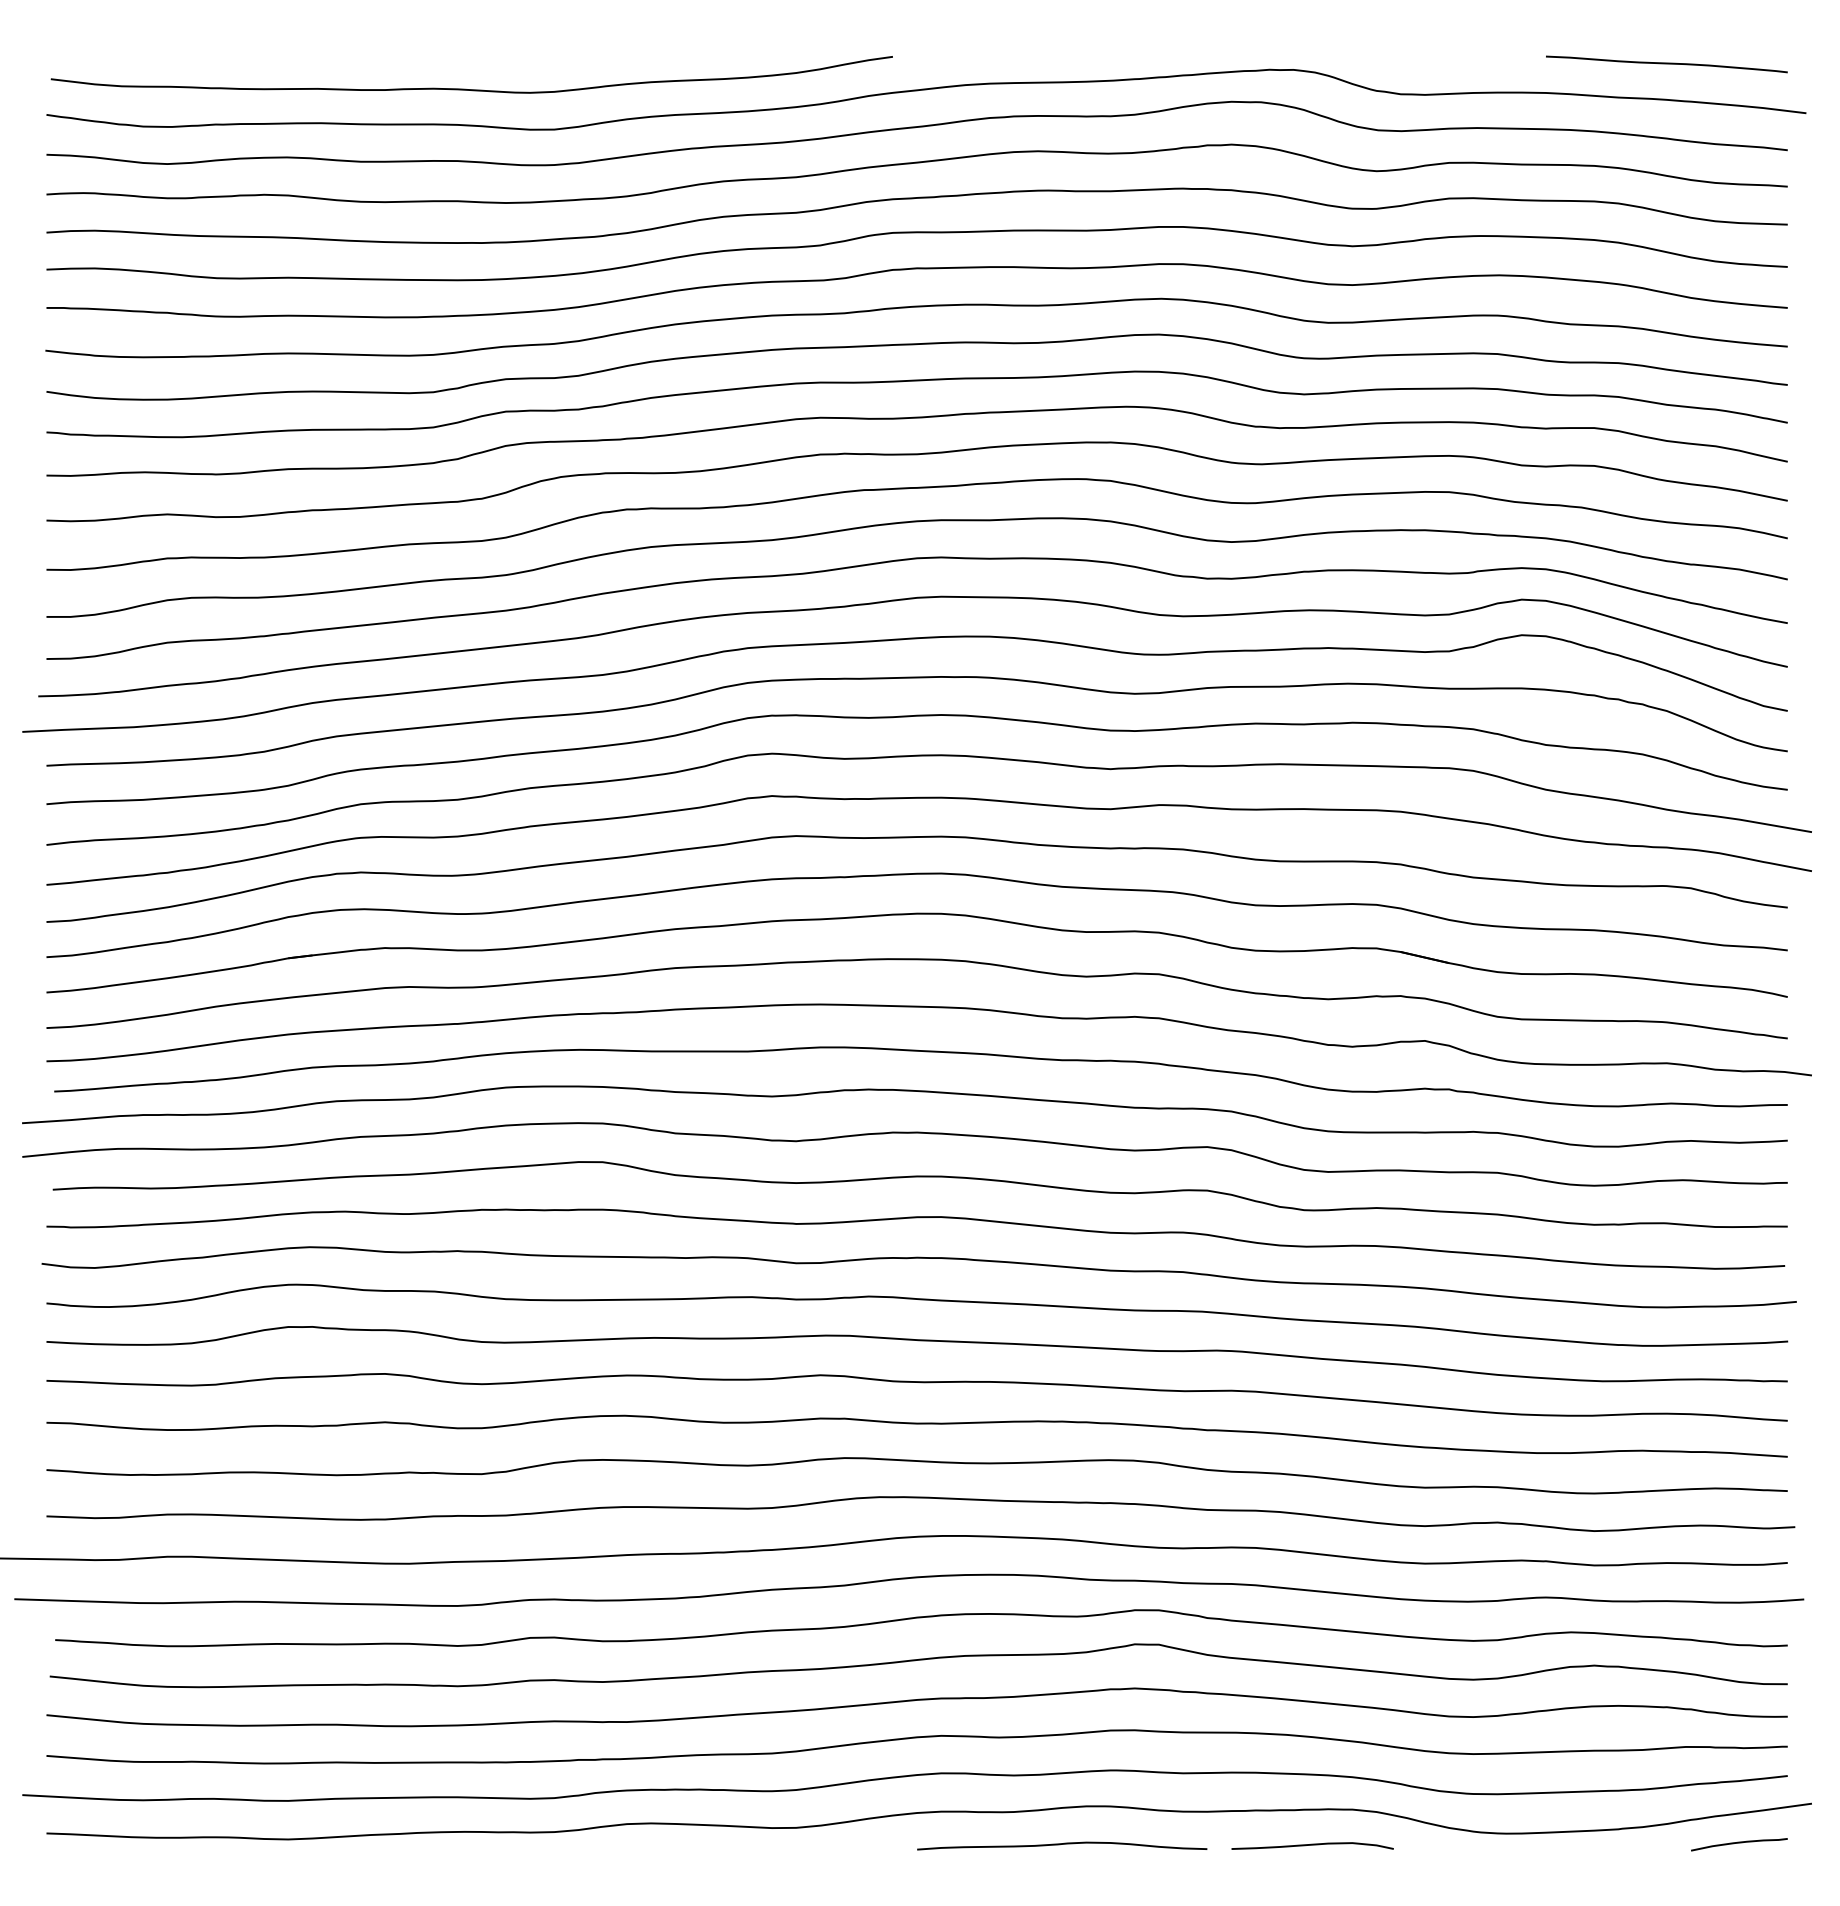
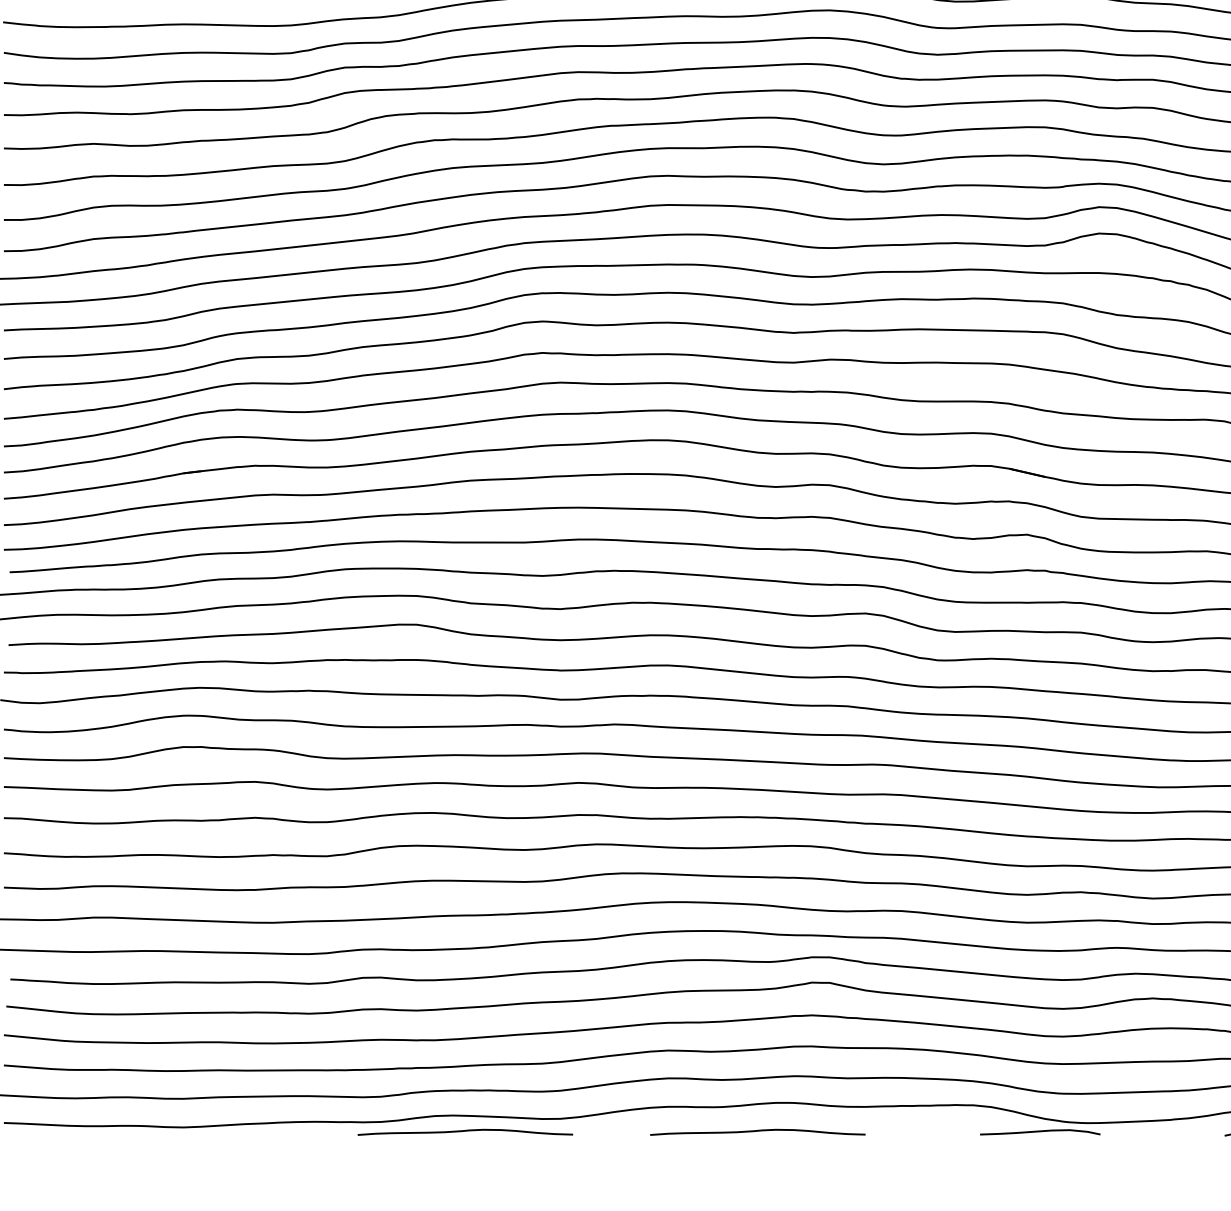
curve: (668, 1844) -> (465, 1131), added
curve: (1312, 1845) -> (1040, 1131), moved

